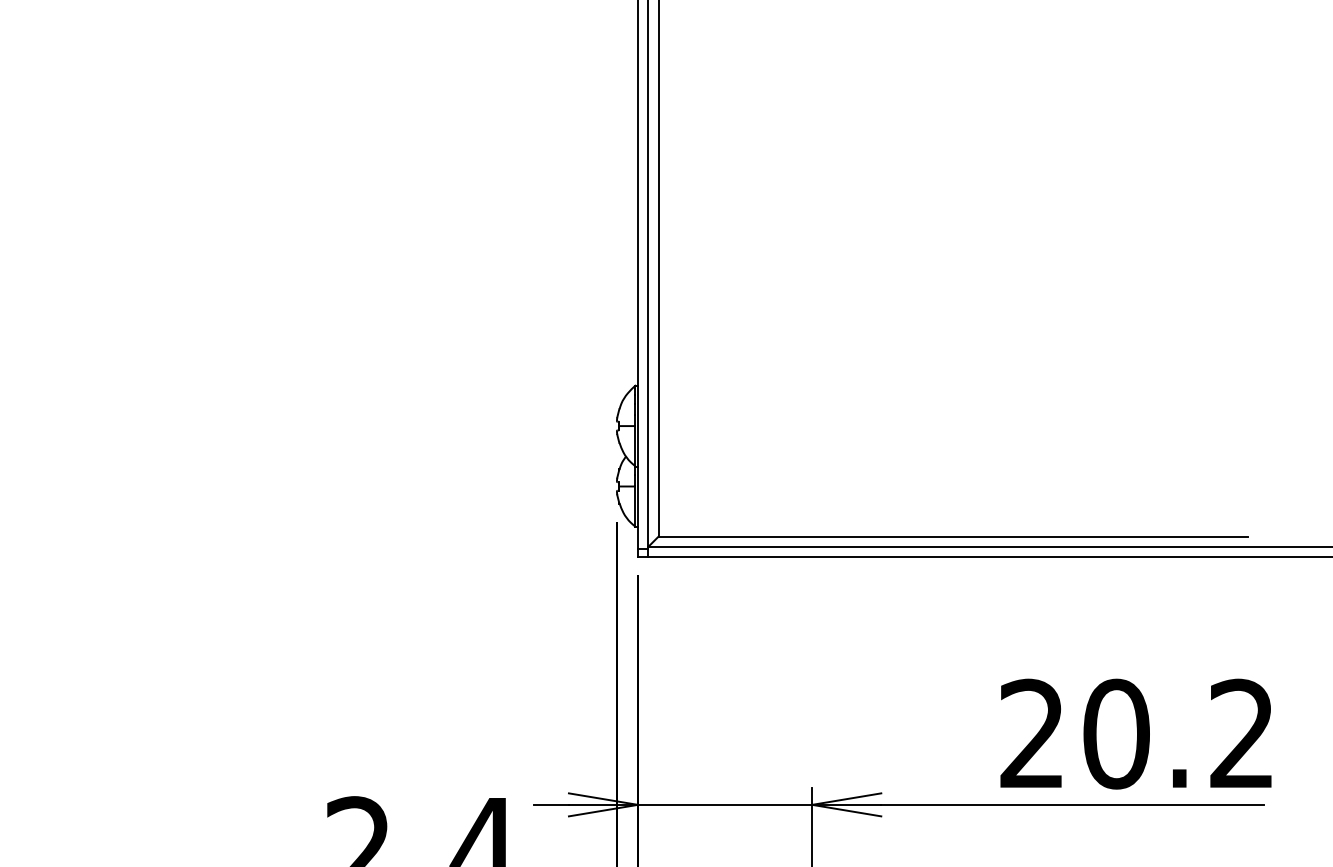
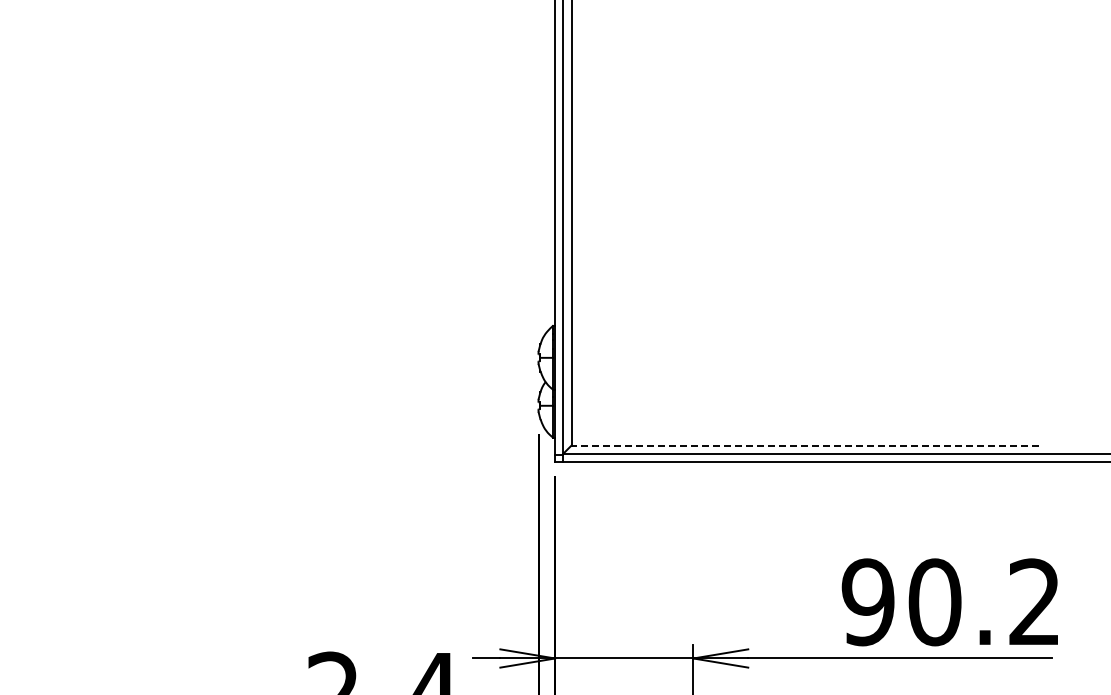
line: (953, 536) -> (805, 445), solid -> dashed
text: (1031, 734) -> (867, 602), 20.2 -> 90.2

